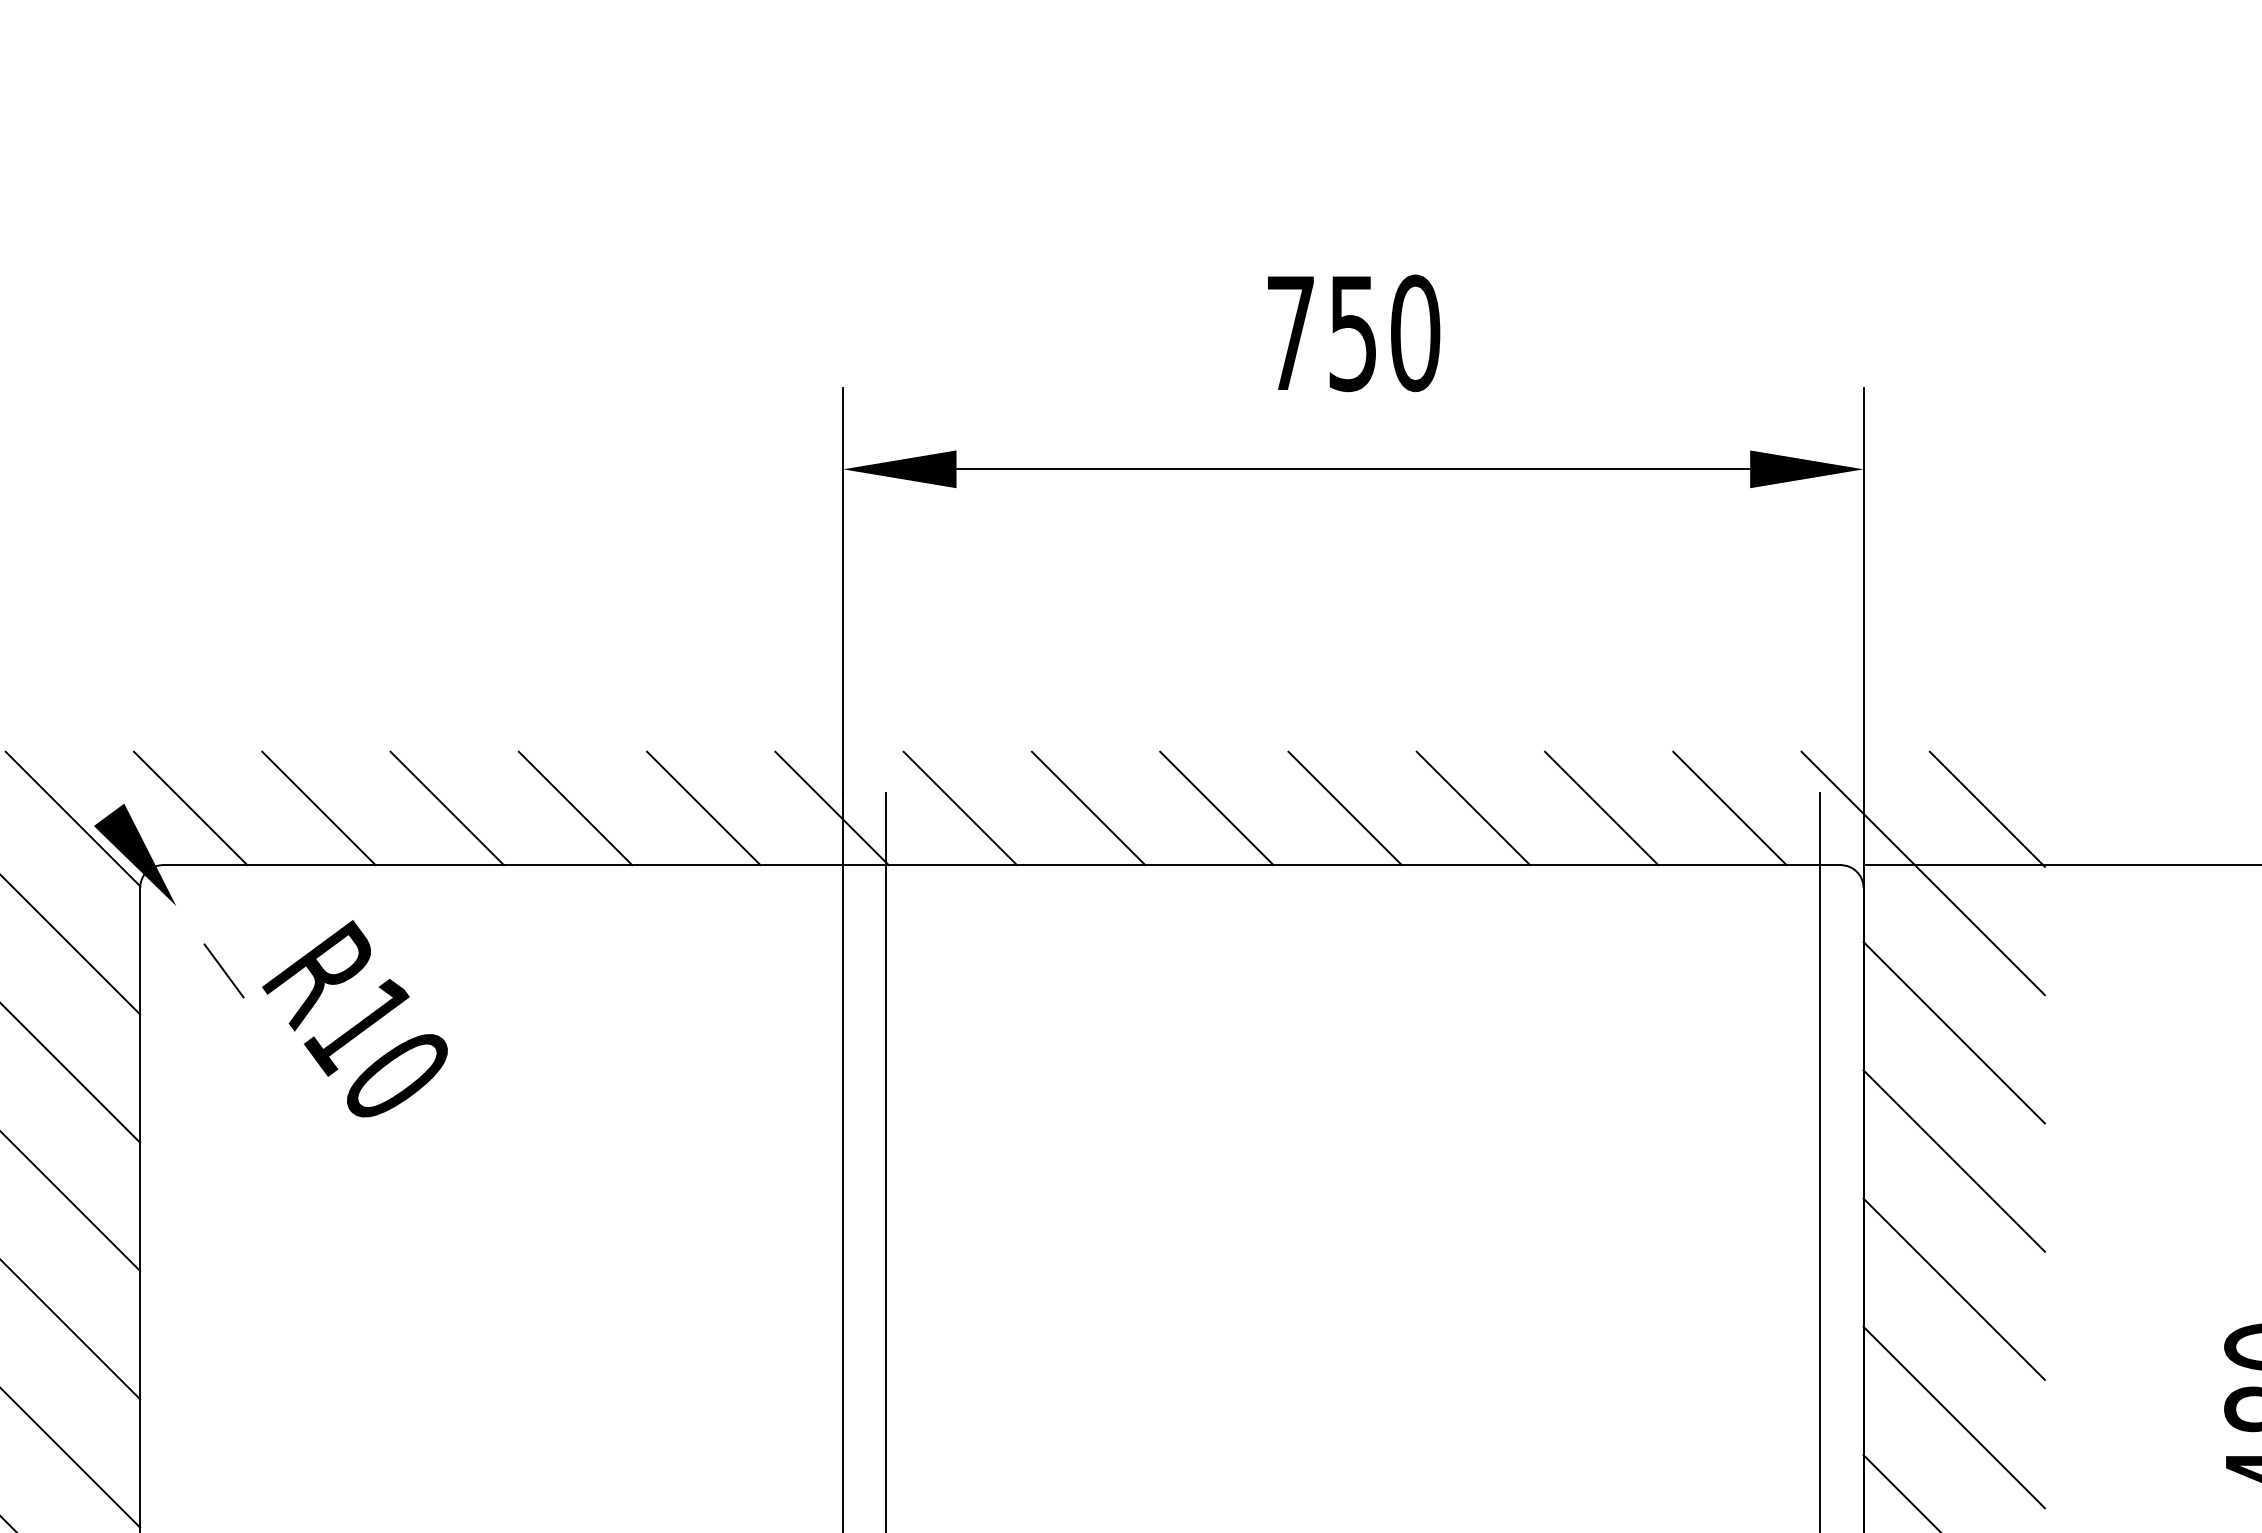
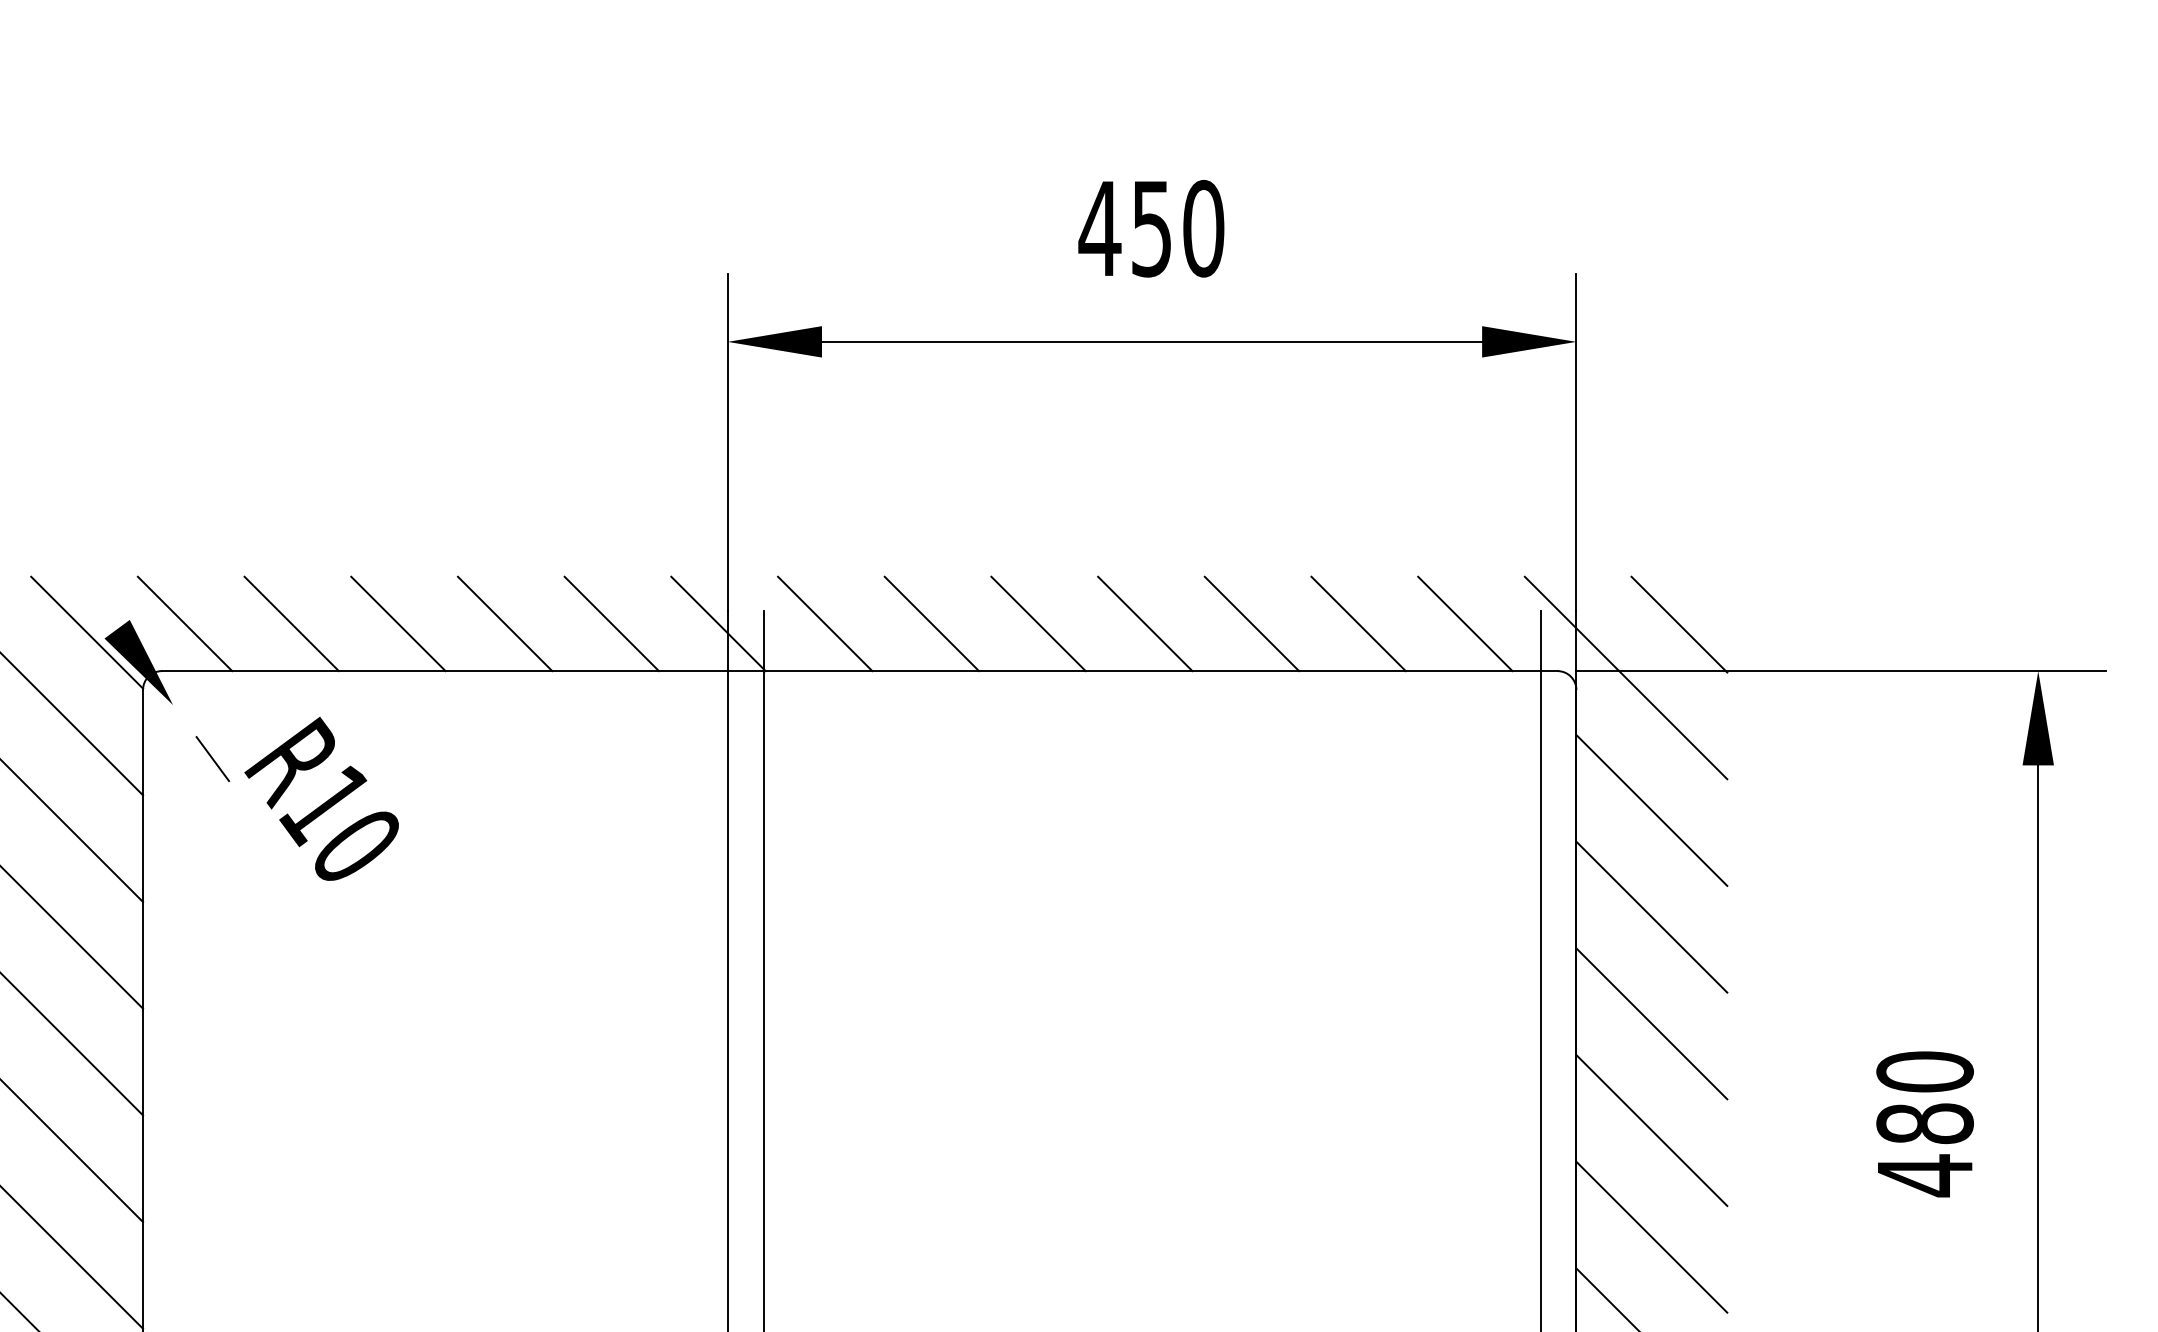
text: (1290, 333) -> (1099, 228), 750 -> 450

